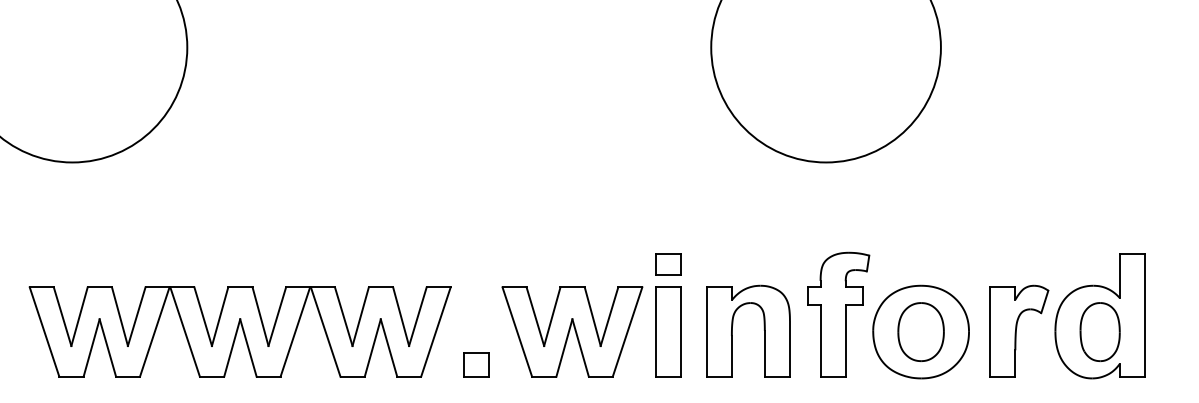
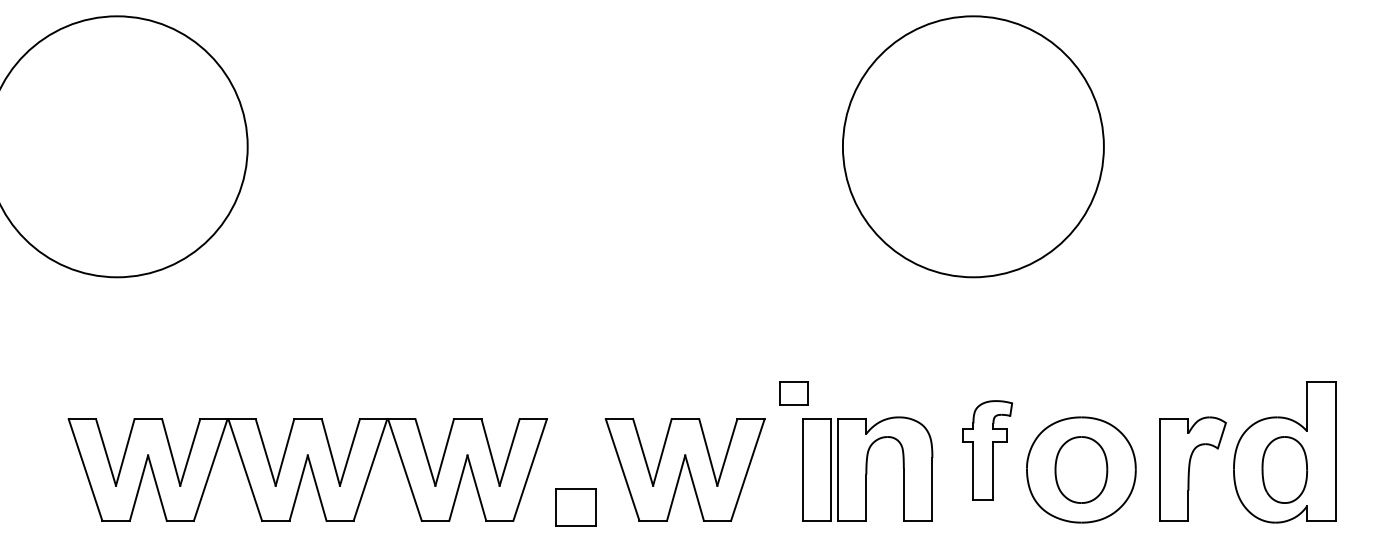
part: (838, 314) -> (987, 450), size x0.7
part: (667, 331) -> (816, 469), moved
part: (476, 365) -> (576, 507), size x1.4

